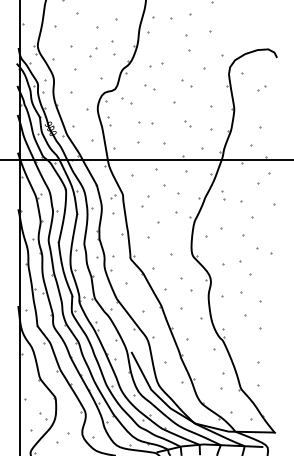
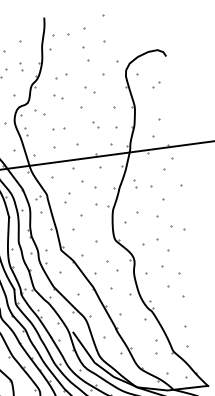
part: (113, 47) -> (21, 66), size x0.62

